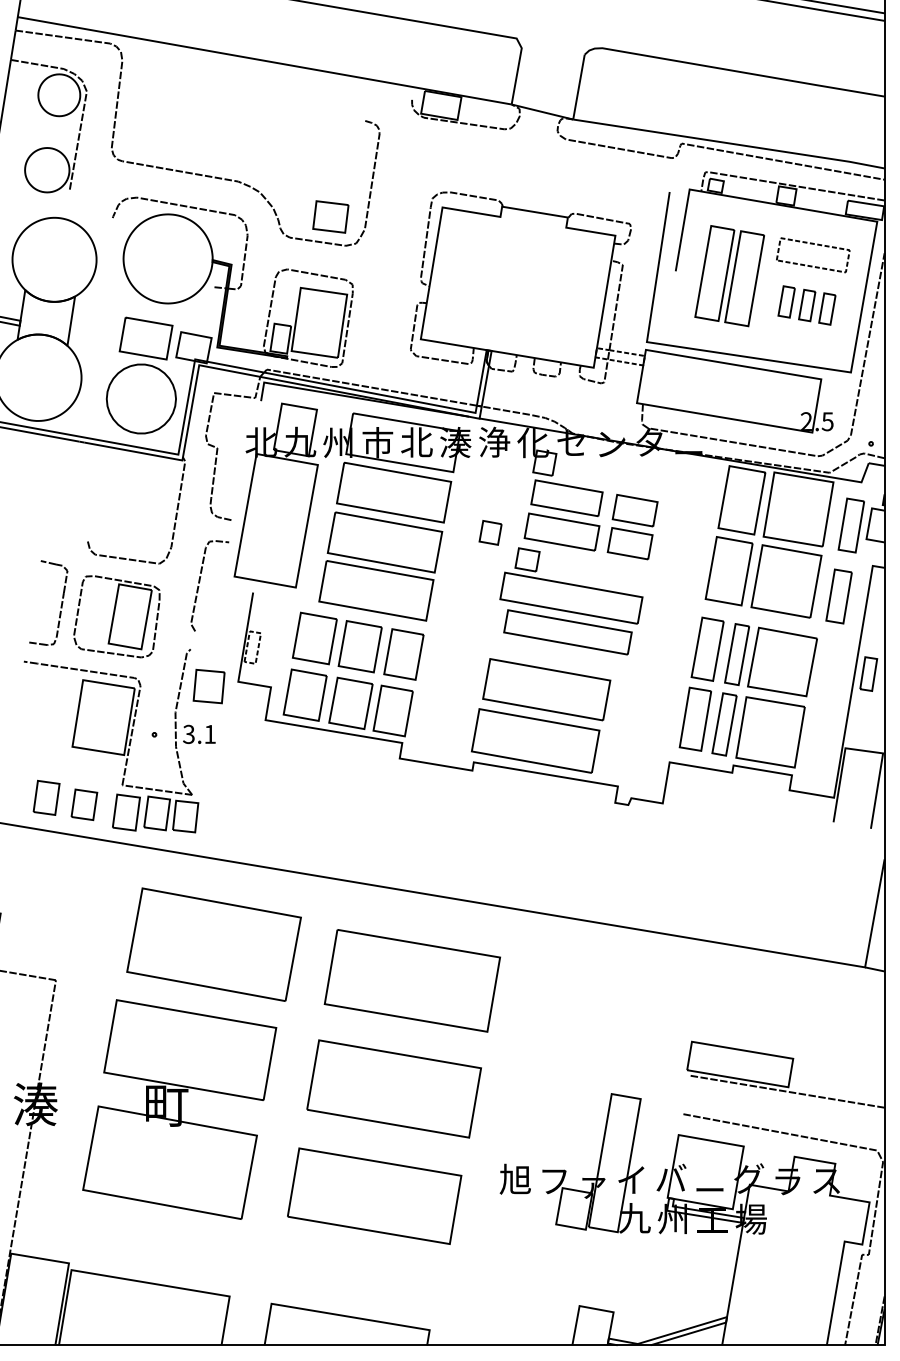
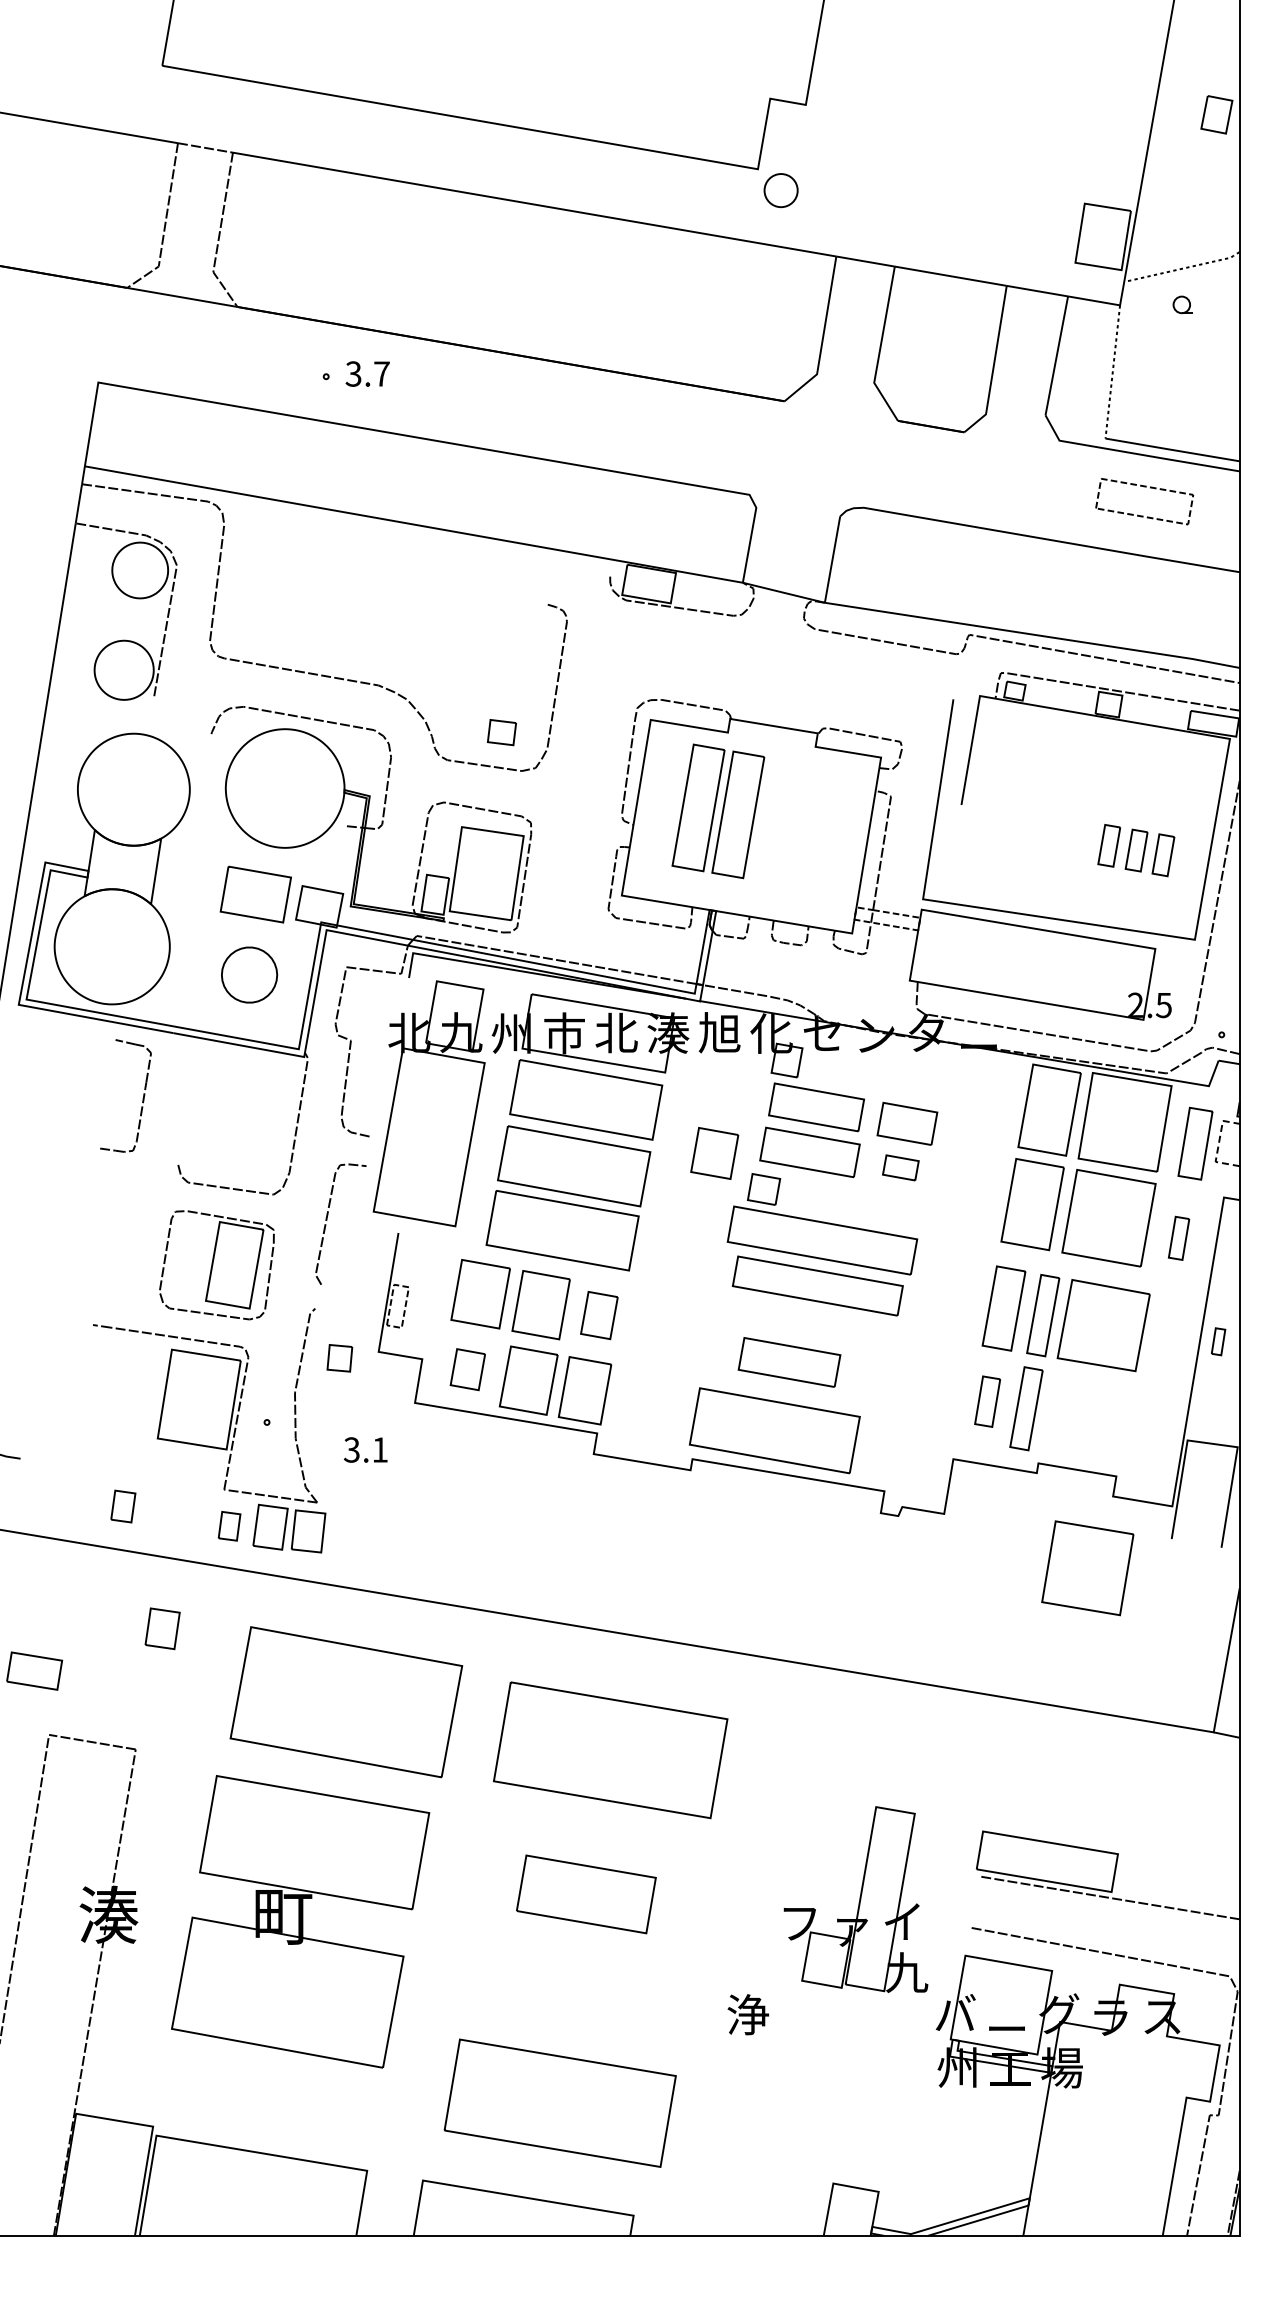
part: (330, 216) -> (501, 732), size x0.6
part: (813, 244) -> (1144, 487), moved
part: (729, 276) -> (718, 811), moved
part: (141, 398) -> (249, 974), size x0.6
text: (494, 442) -> (719, 1032), 浄 -> 旭
line: (868, 526) -> (1218, 1144), solid -> dashed
part: (490, 532) -> (714, 1153), size x1.6
part: (629, 543) -> (900, 1167), size x0.6
part: (838, 596) -> (1178, 1238), size x0.6
part: (61, 604) -> (142, 1098), moved
part: (404, 654) -> (599, 1315), size x0.7
part: (868, 674) -> (1218, 1341), size x0.6
part: (208, 686) -> (339, 1358), size x0.6
part: (546, 689) -> (789, 1362), size x0.6
part: (304, 695) -> (467, 1369), size x0.6
part: (695, 719) -> (987, 1401), size x0.6
part: (770, 732) -> (1087, 1568), moved
text: (199, 734) -> (365, 1449), moved
part: (46, 797) -> (123, 1506), size x0.7
part: (84, 804) -> (162, 1628), moved
part: (126, 812) -> (229, 1526), size x0.6
part: (394, 1089) -> (586, 1894), size x0.6
part: (596, 1163) -> (855, 1899), moved
text: (515, 1179) -> (747, 2014), 旭 -> 浄
part: (374, 1195) -> (559, 2102), moved

